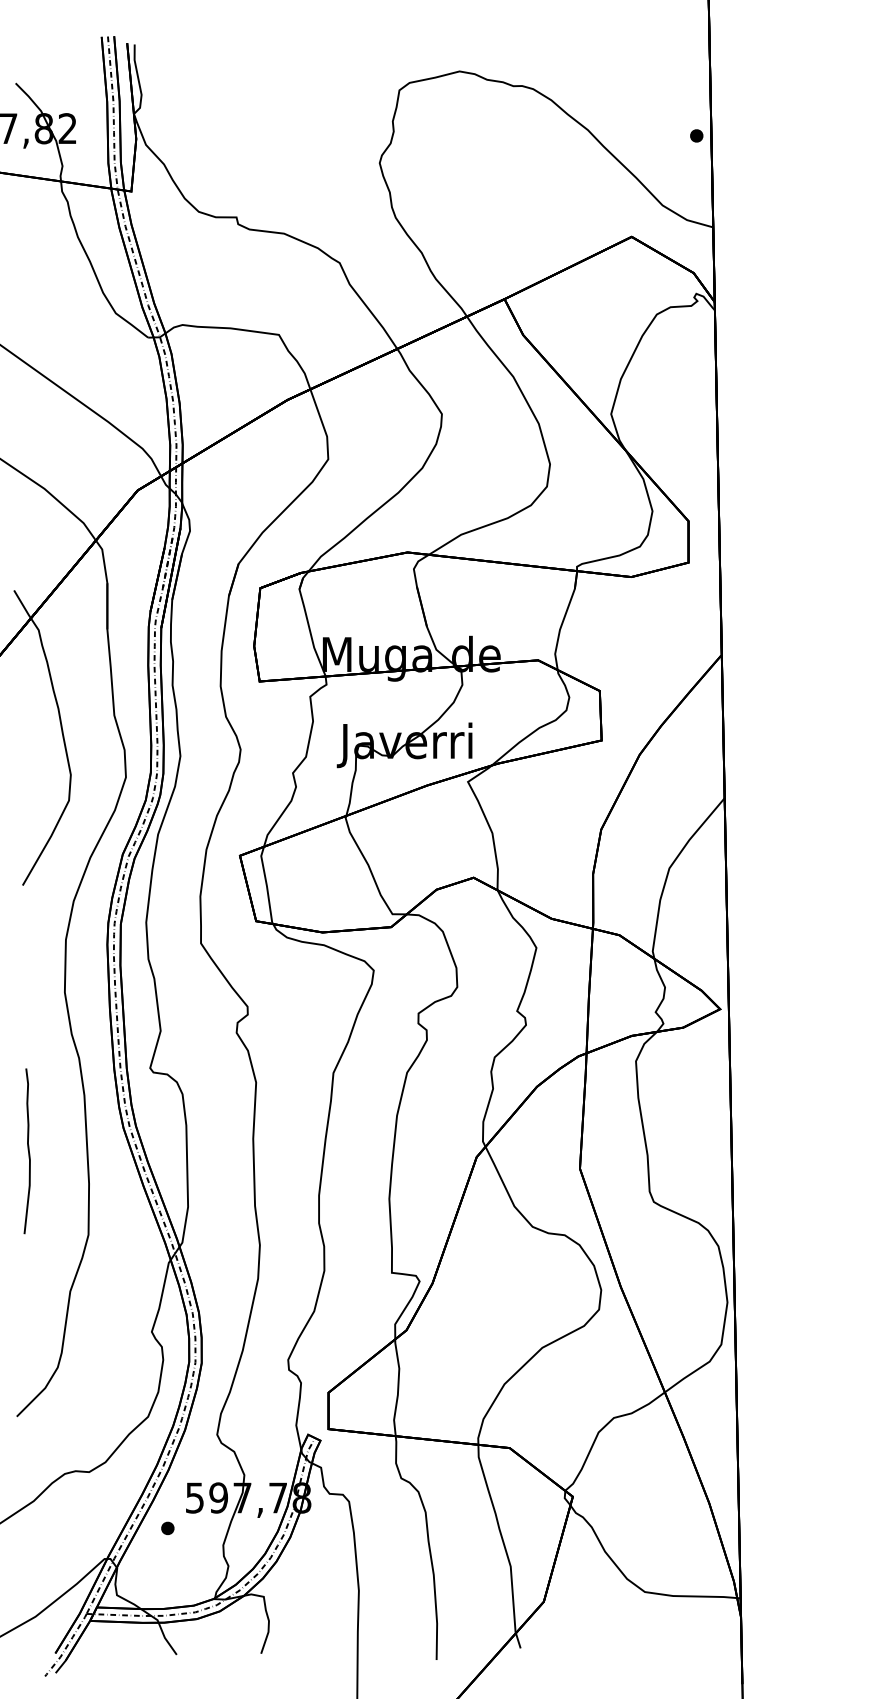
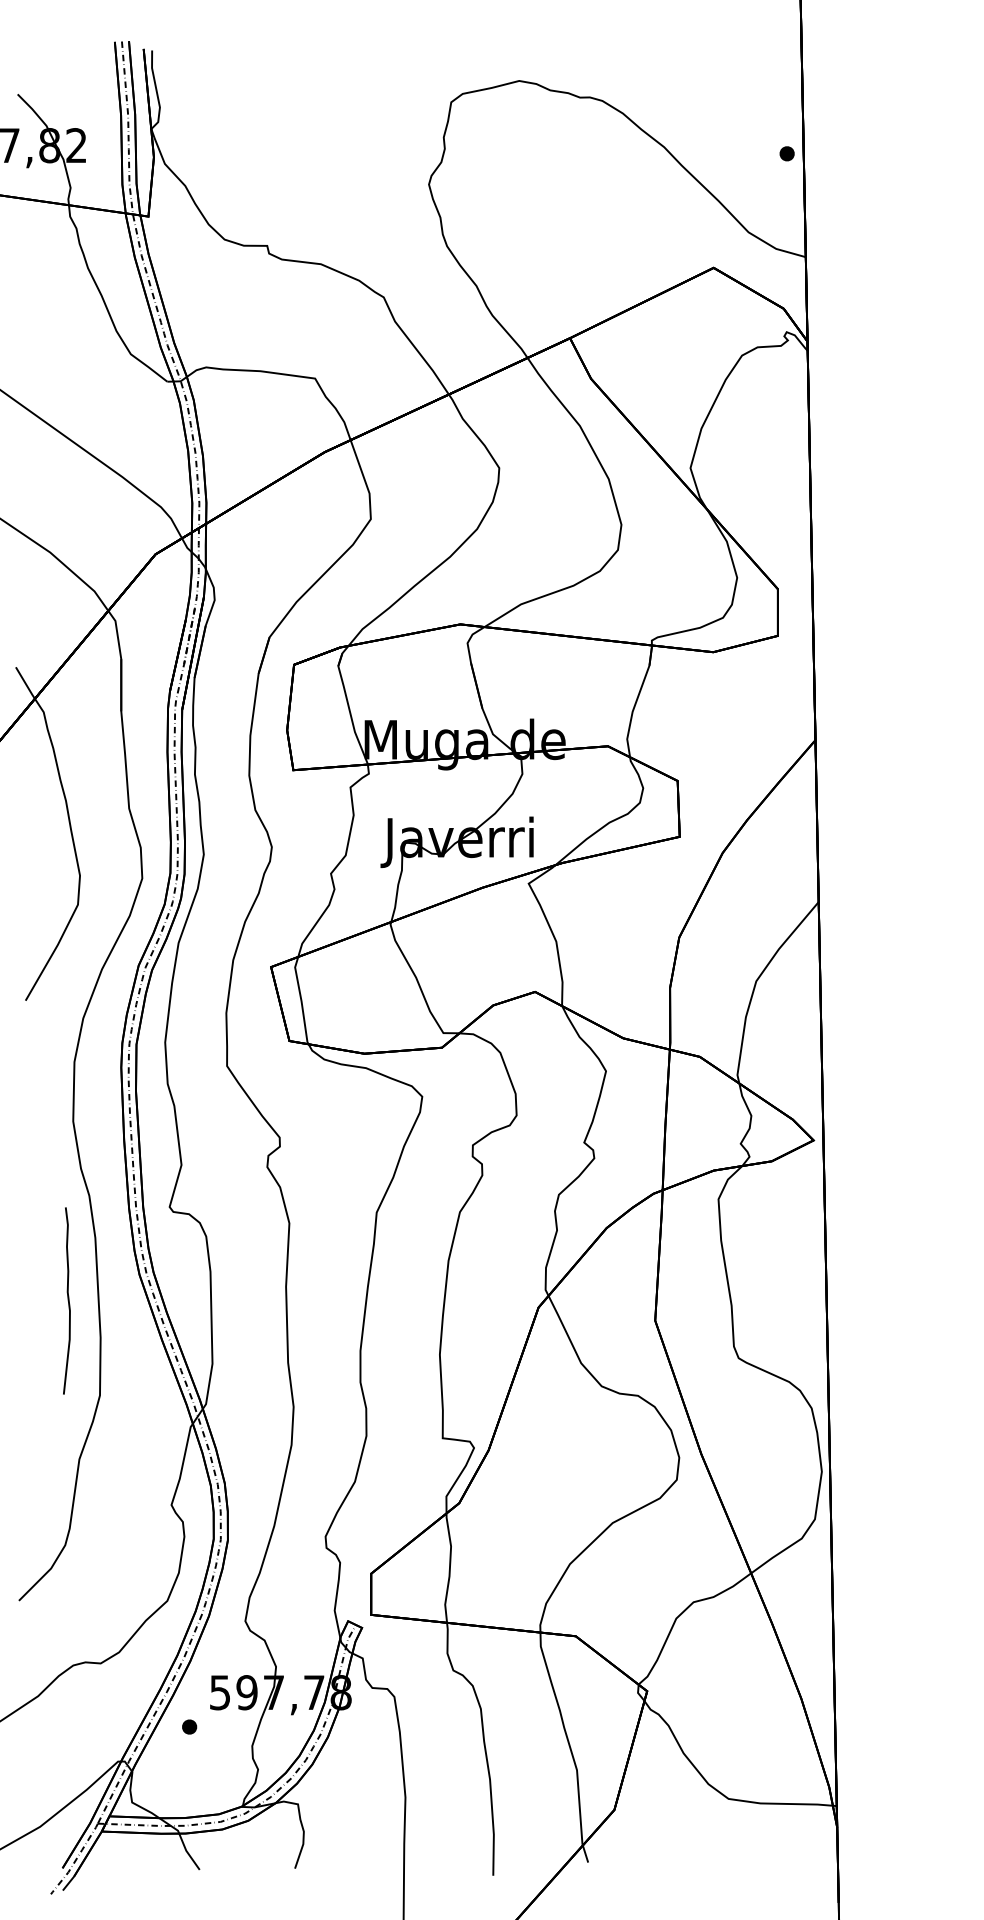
curve: (27, 1150) -> (67, 1300), moved

